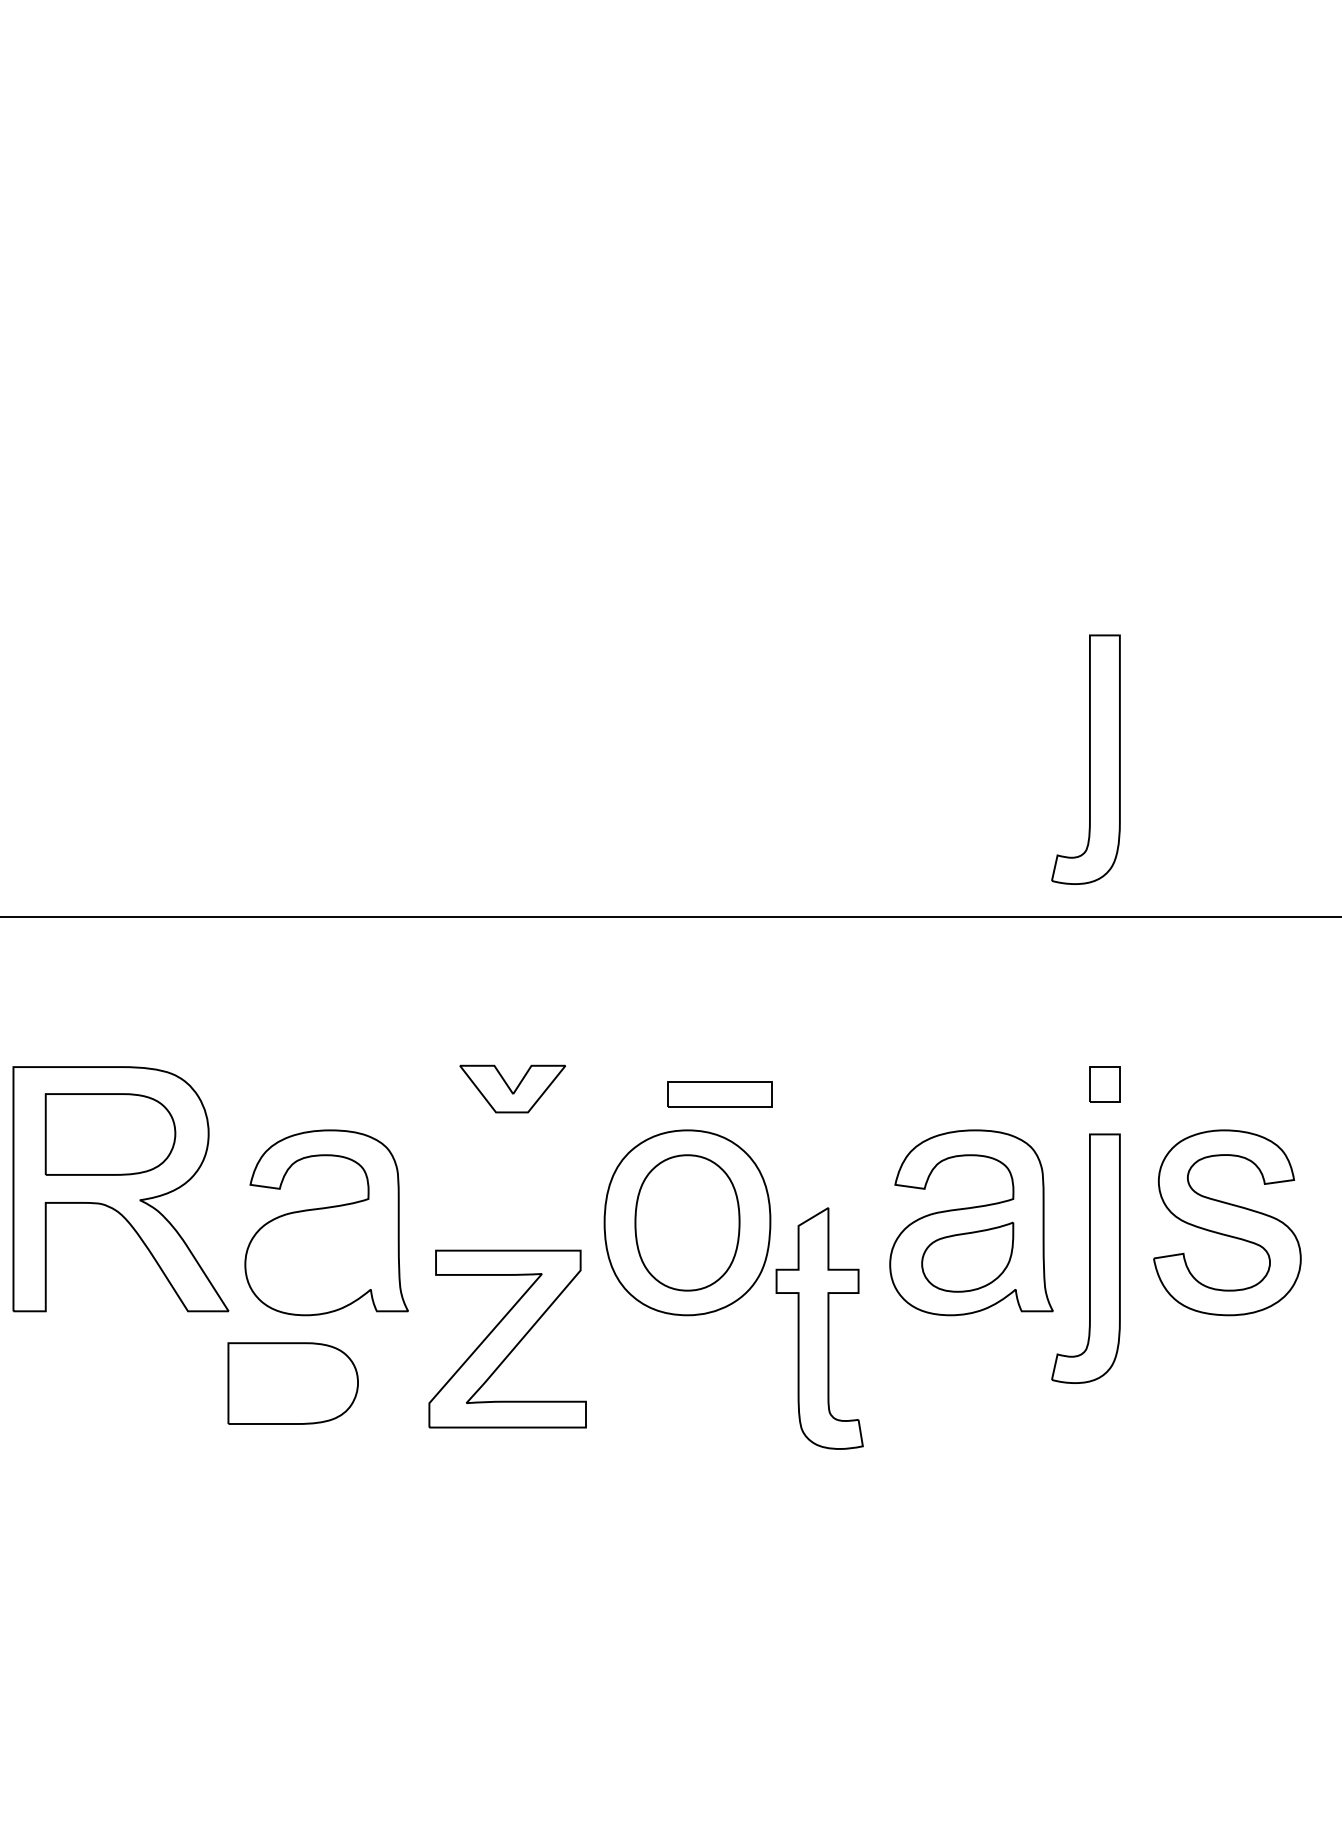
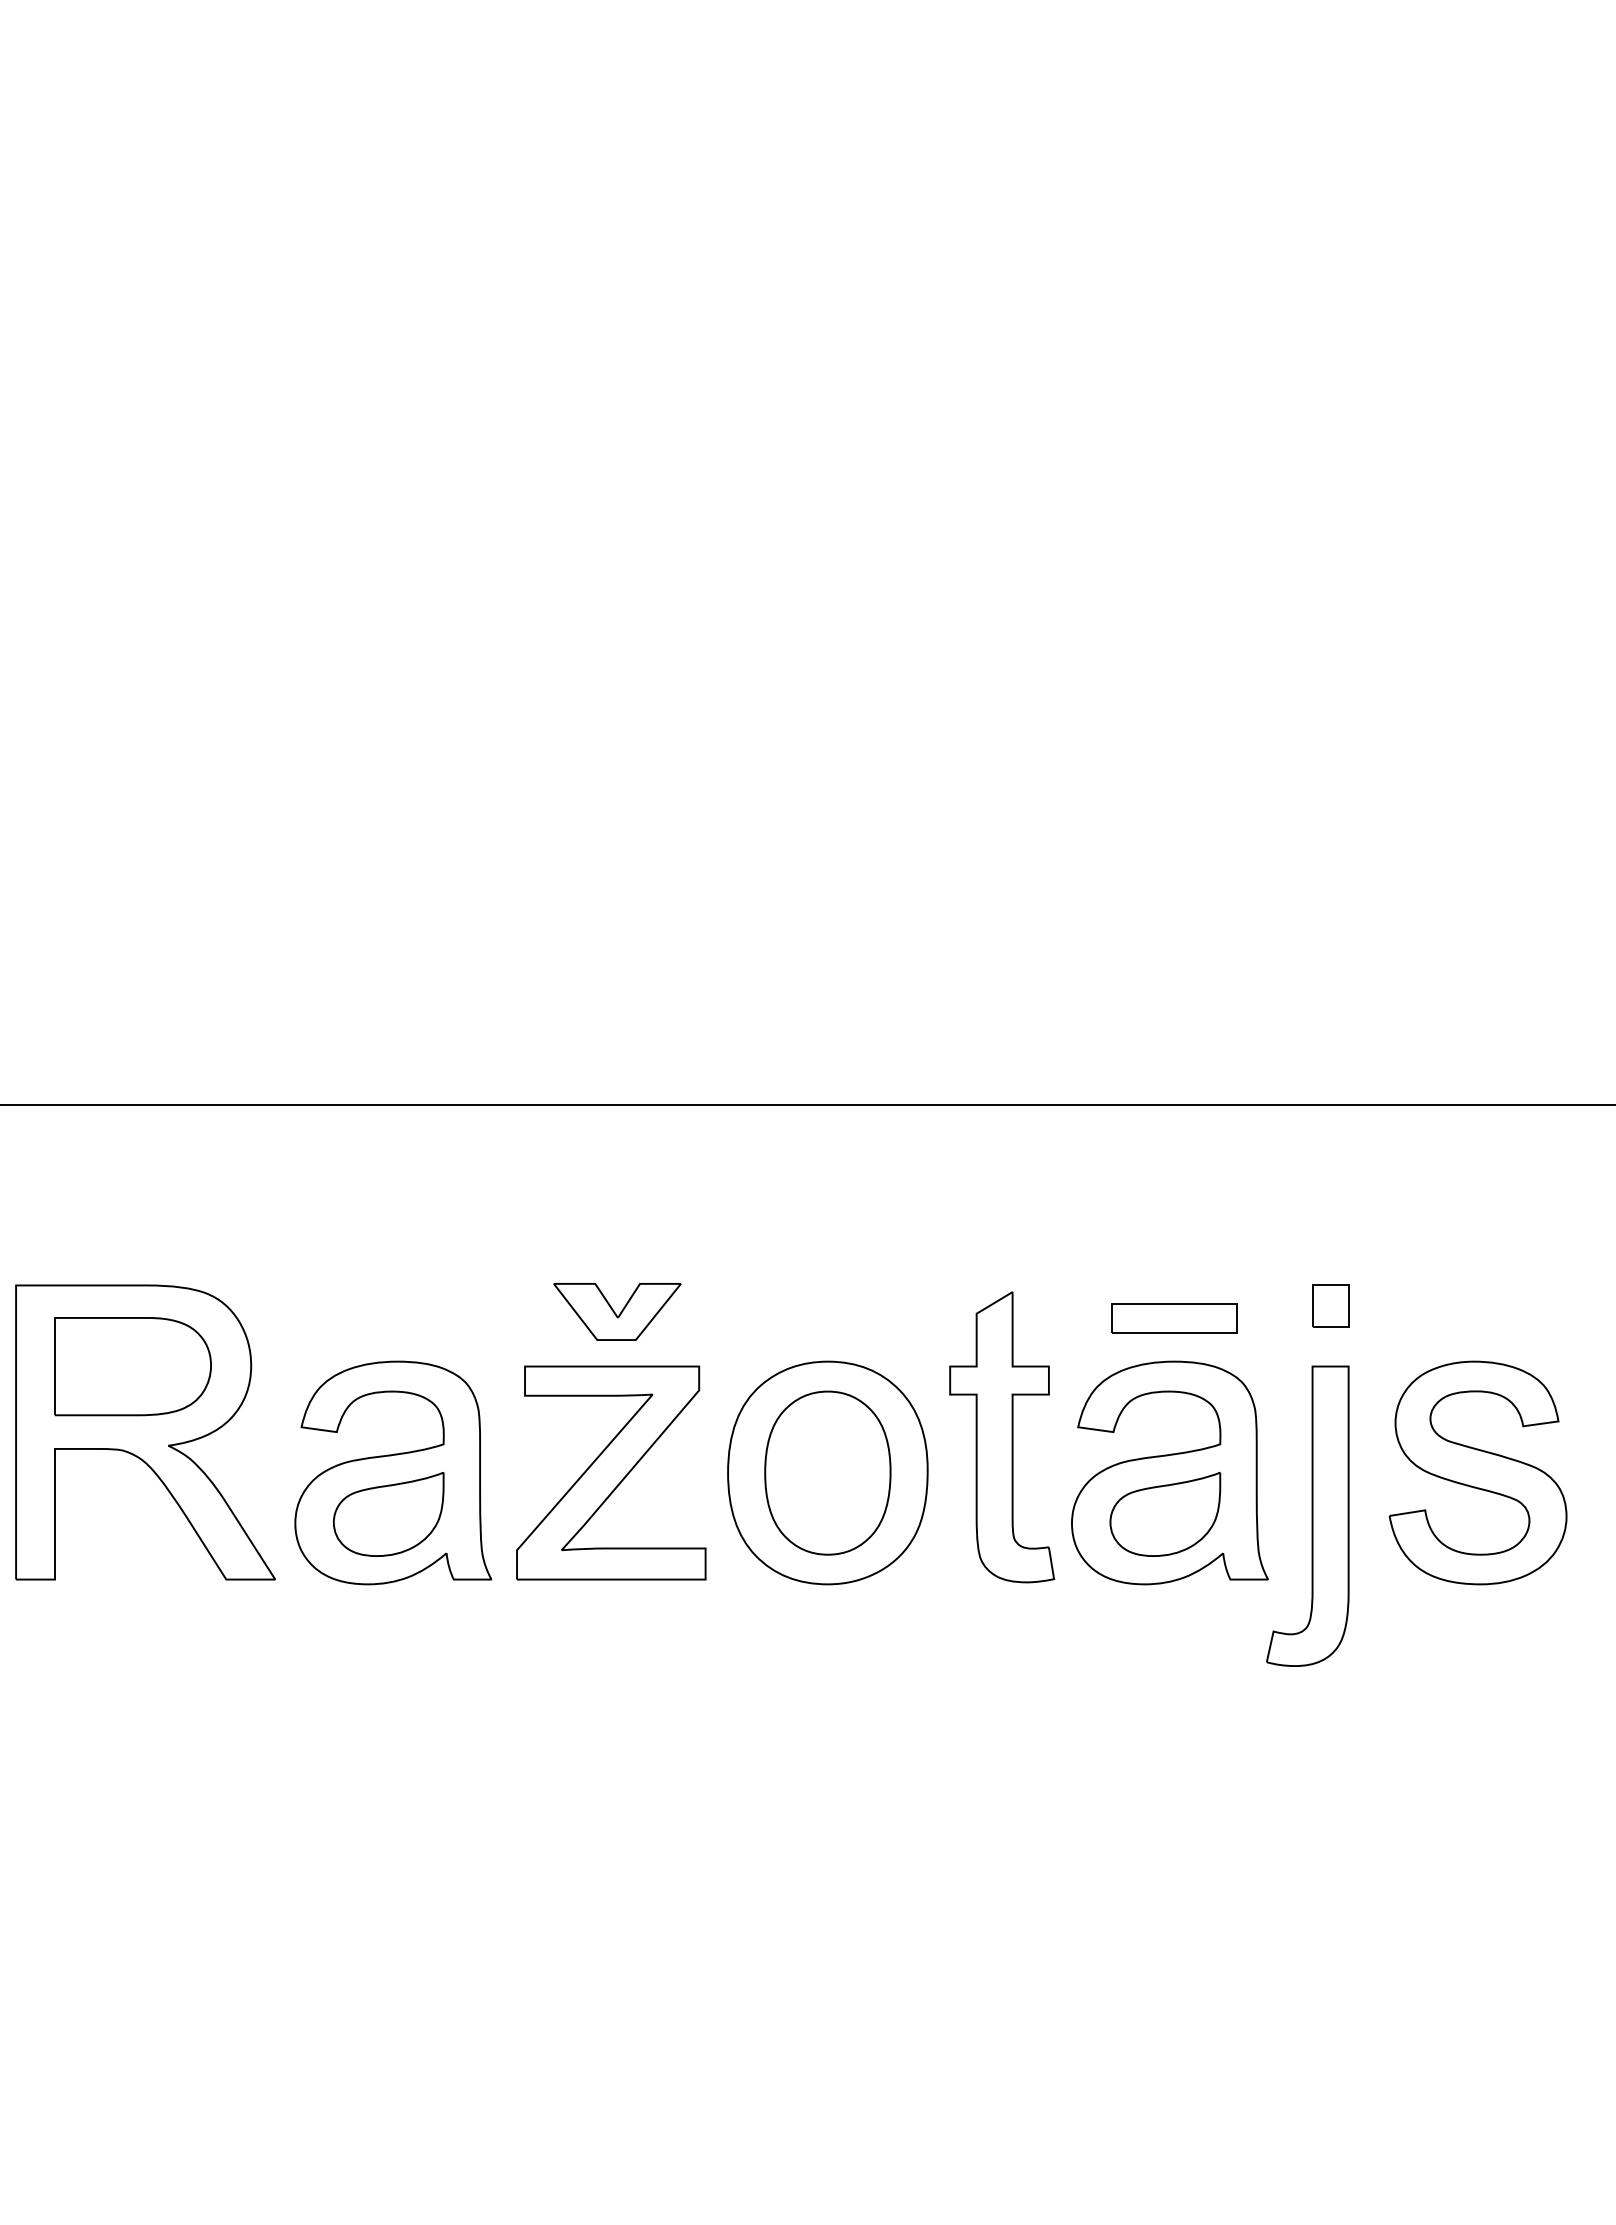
part: (1085, 759) -> (1307, 914), removed
part: (719, 1094) -> (1174, 1318), moved
part: (322, 1257) -> (388, 1514), added
part: (820, 1328) -> (1002, 1437), moved
part: (507, 1338) -> (611, 1472), moved
part: (292, 1383) -> (352, 1666), removed

